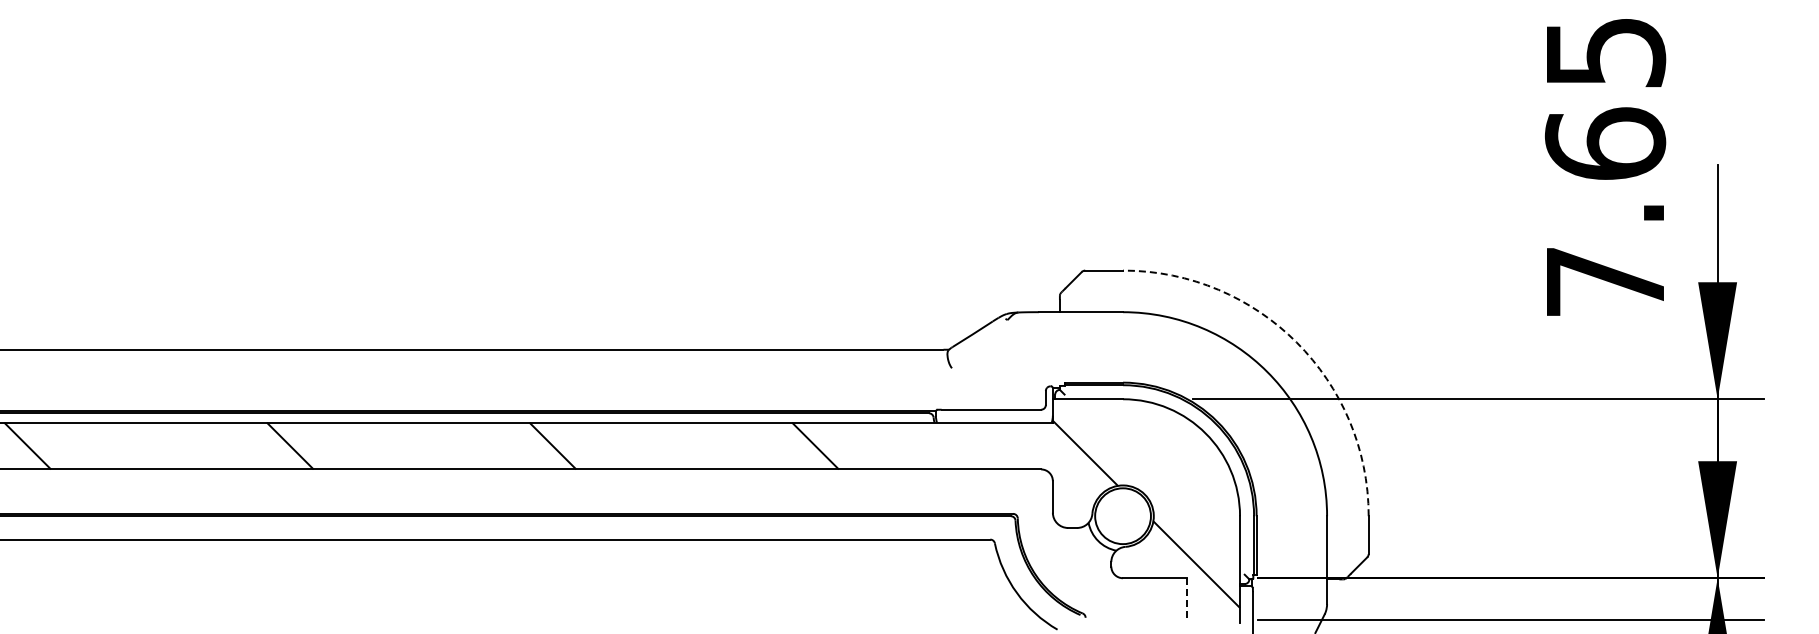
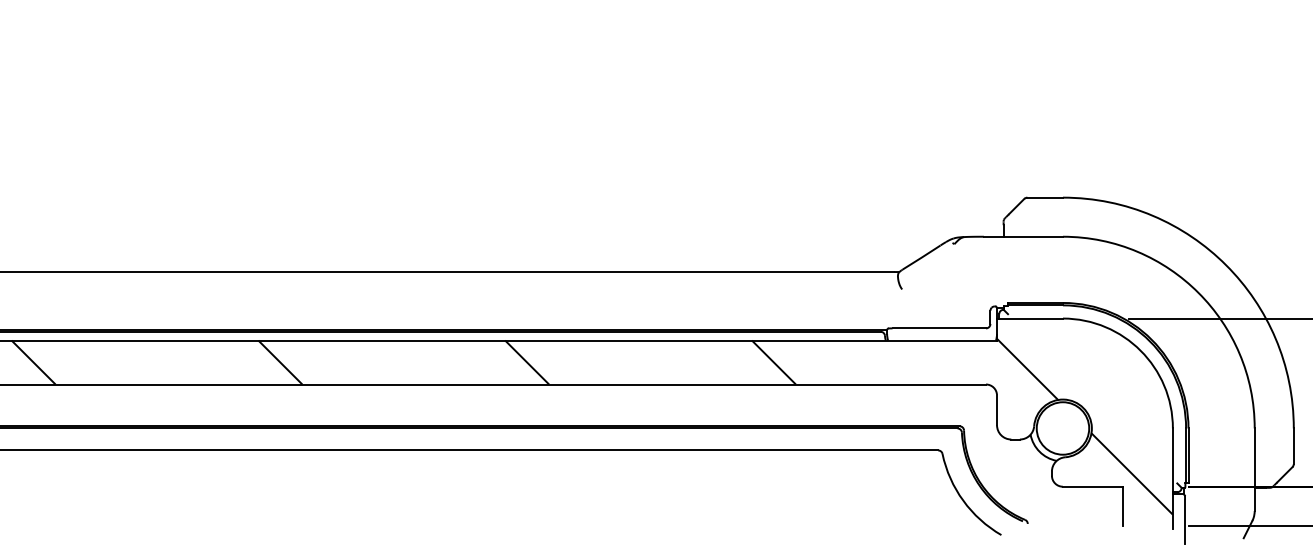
arc: (1296, 342) -> (1225, 265), dashed -> solid
line: (1187, 599) -> (1123, 506), dashed -> solid

